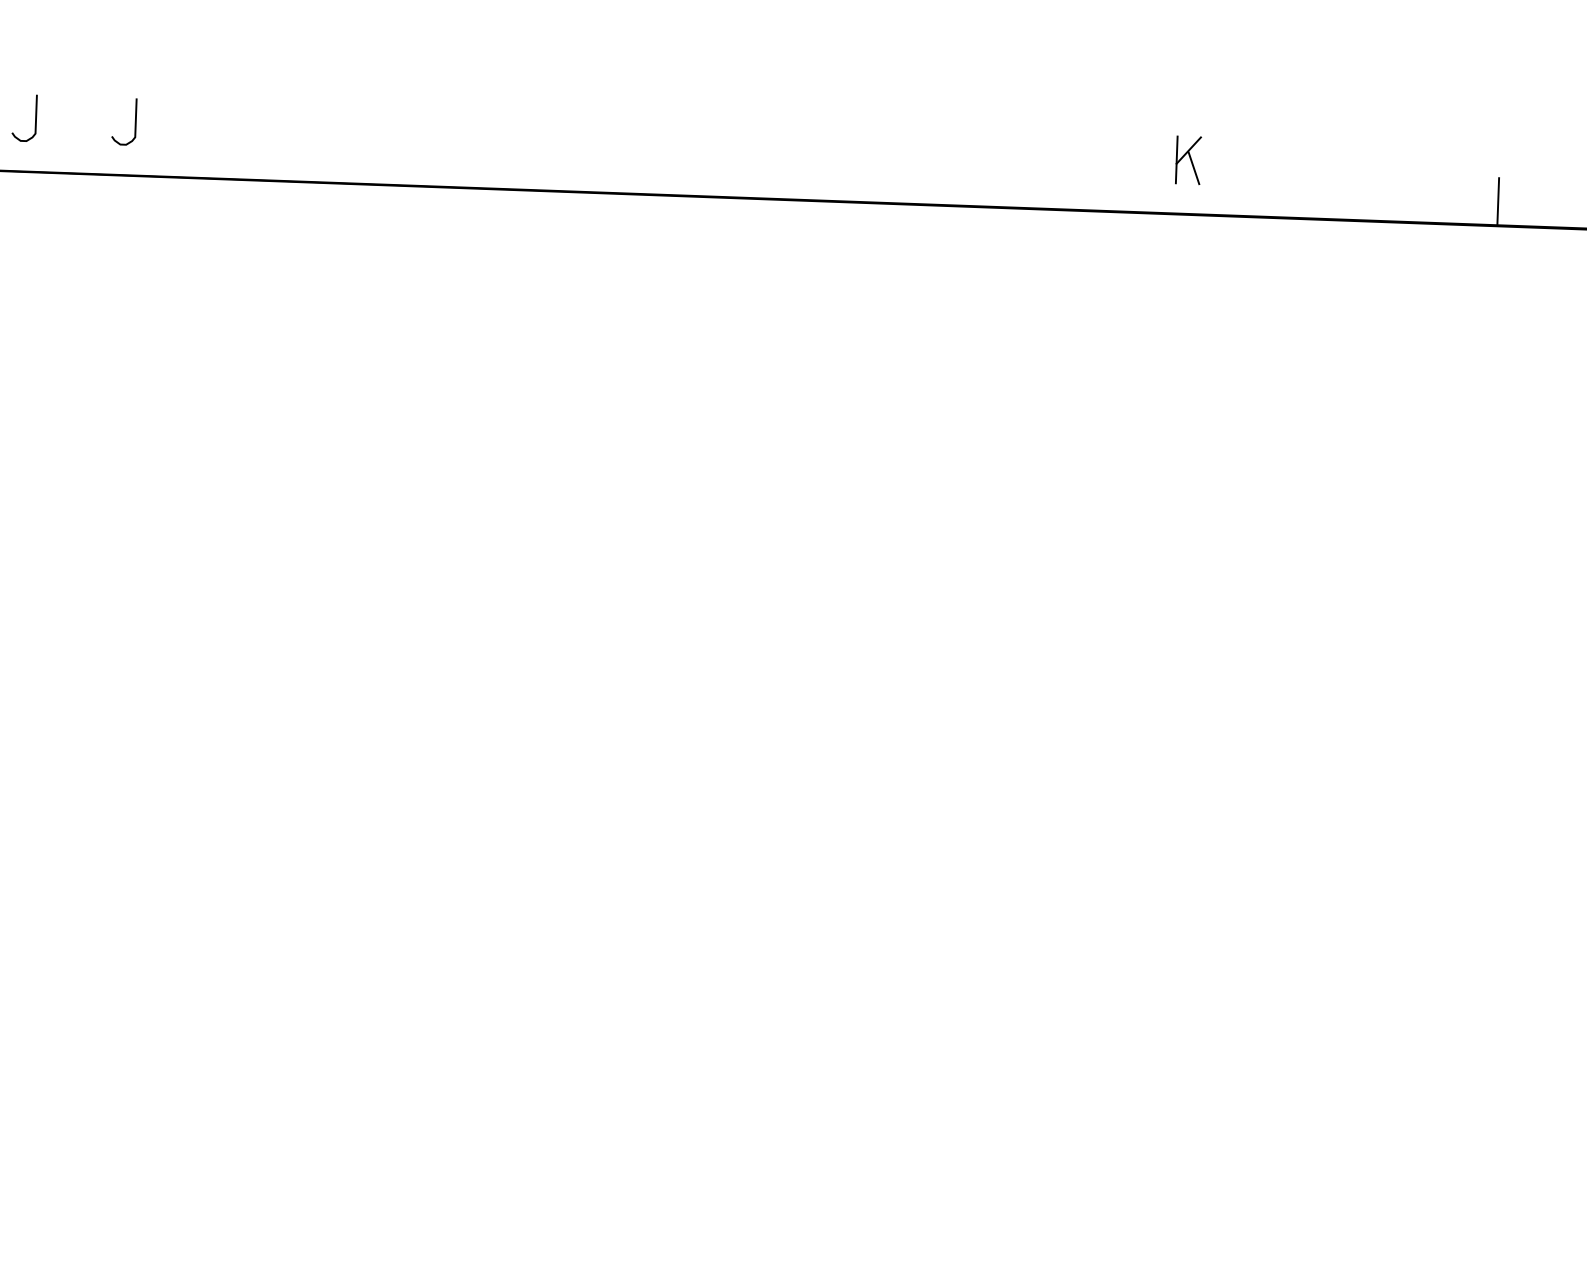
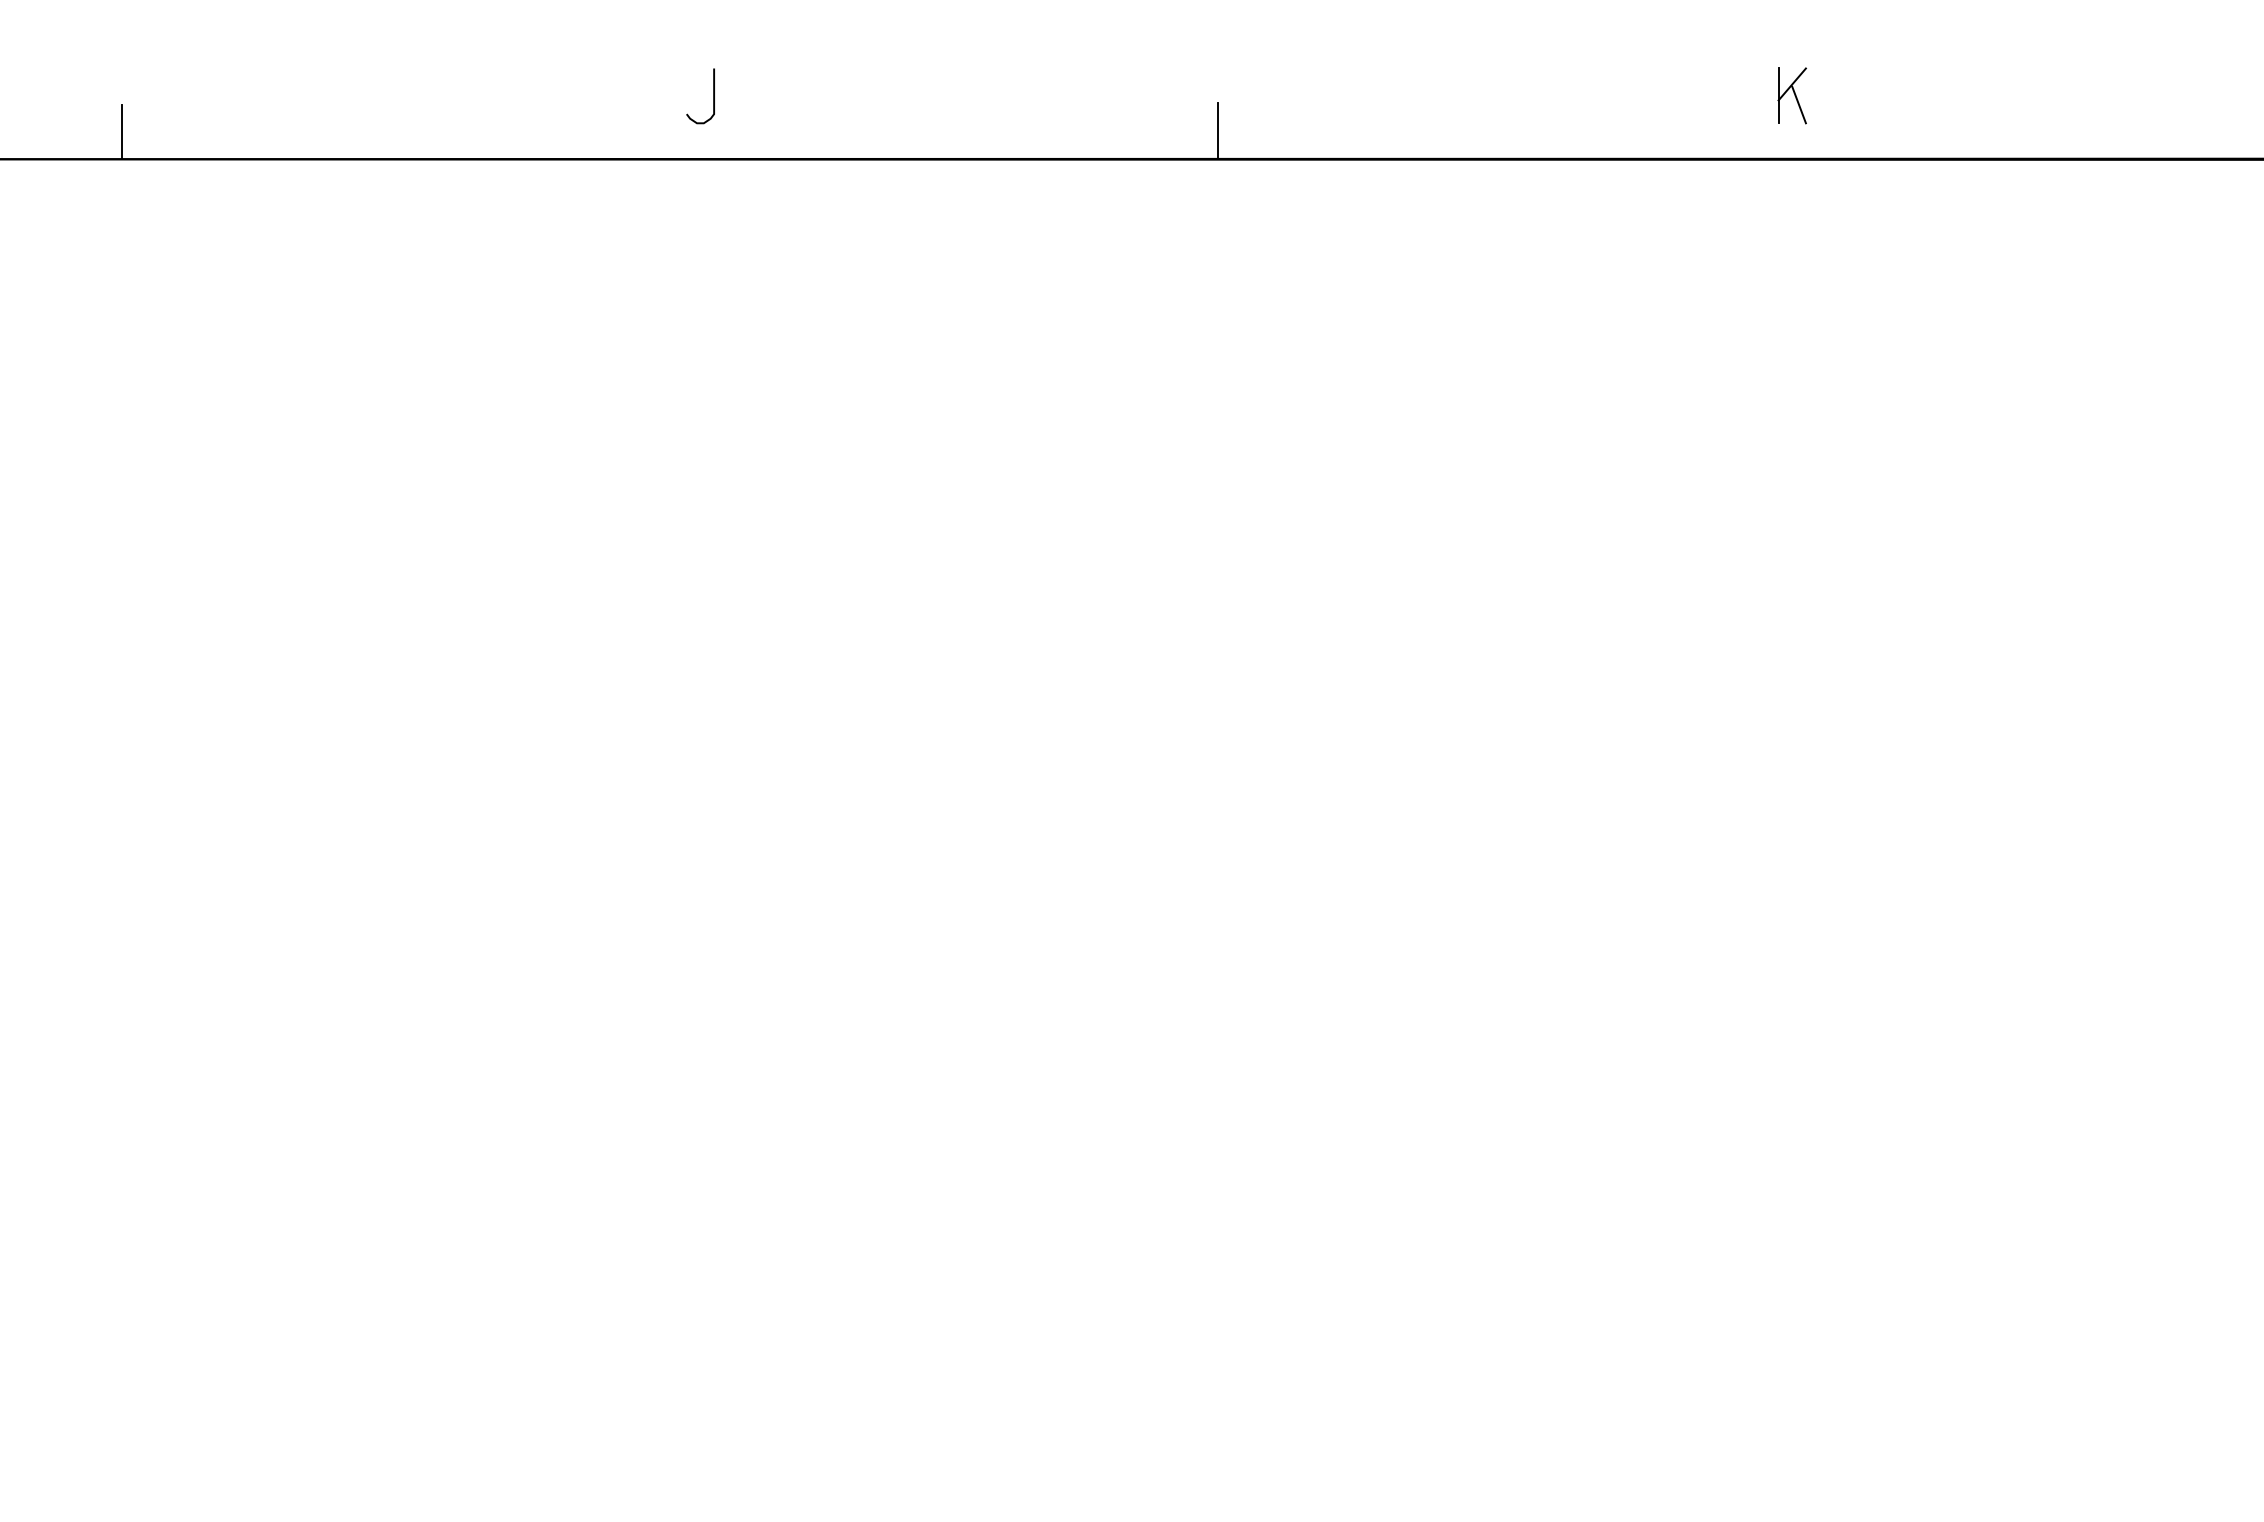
curve: (35, 118) -> (596, 96), removed
part: (1187, 159) -> (1791, 95), moved
line: (564, 166) -> (1218, 130), added

